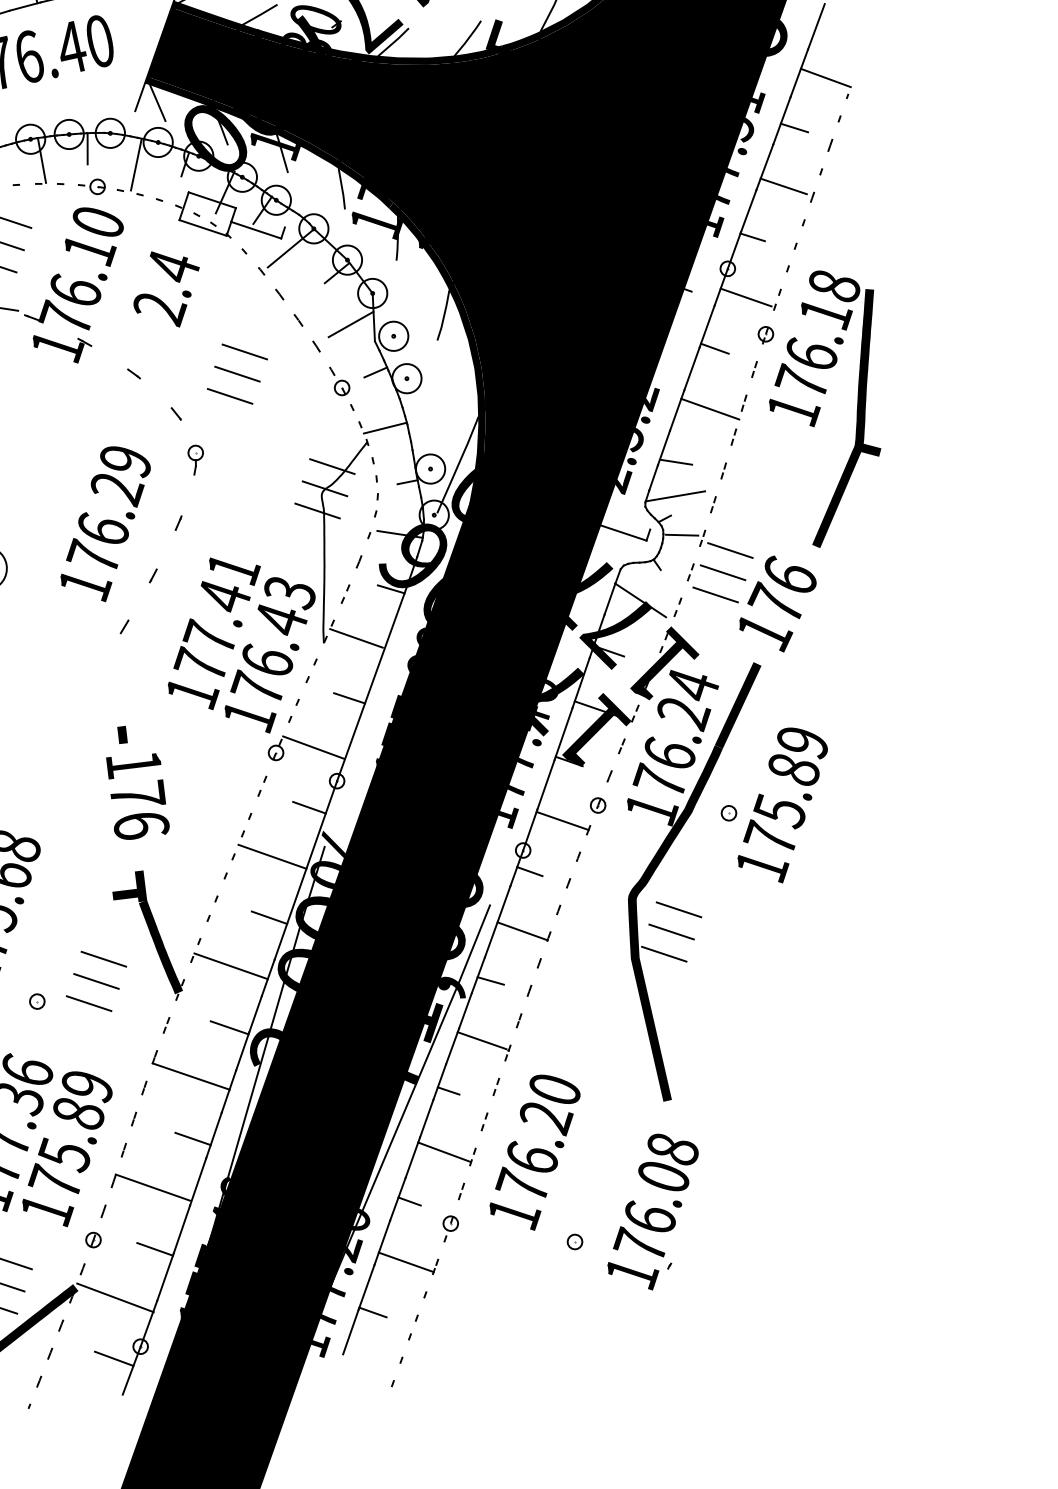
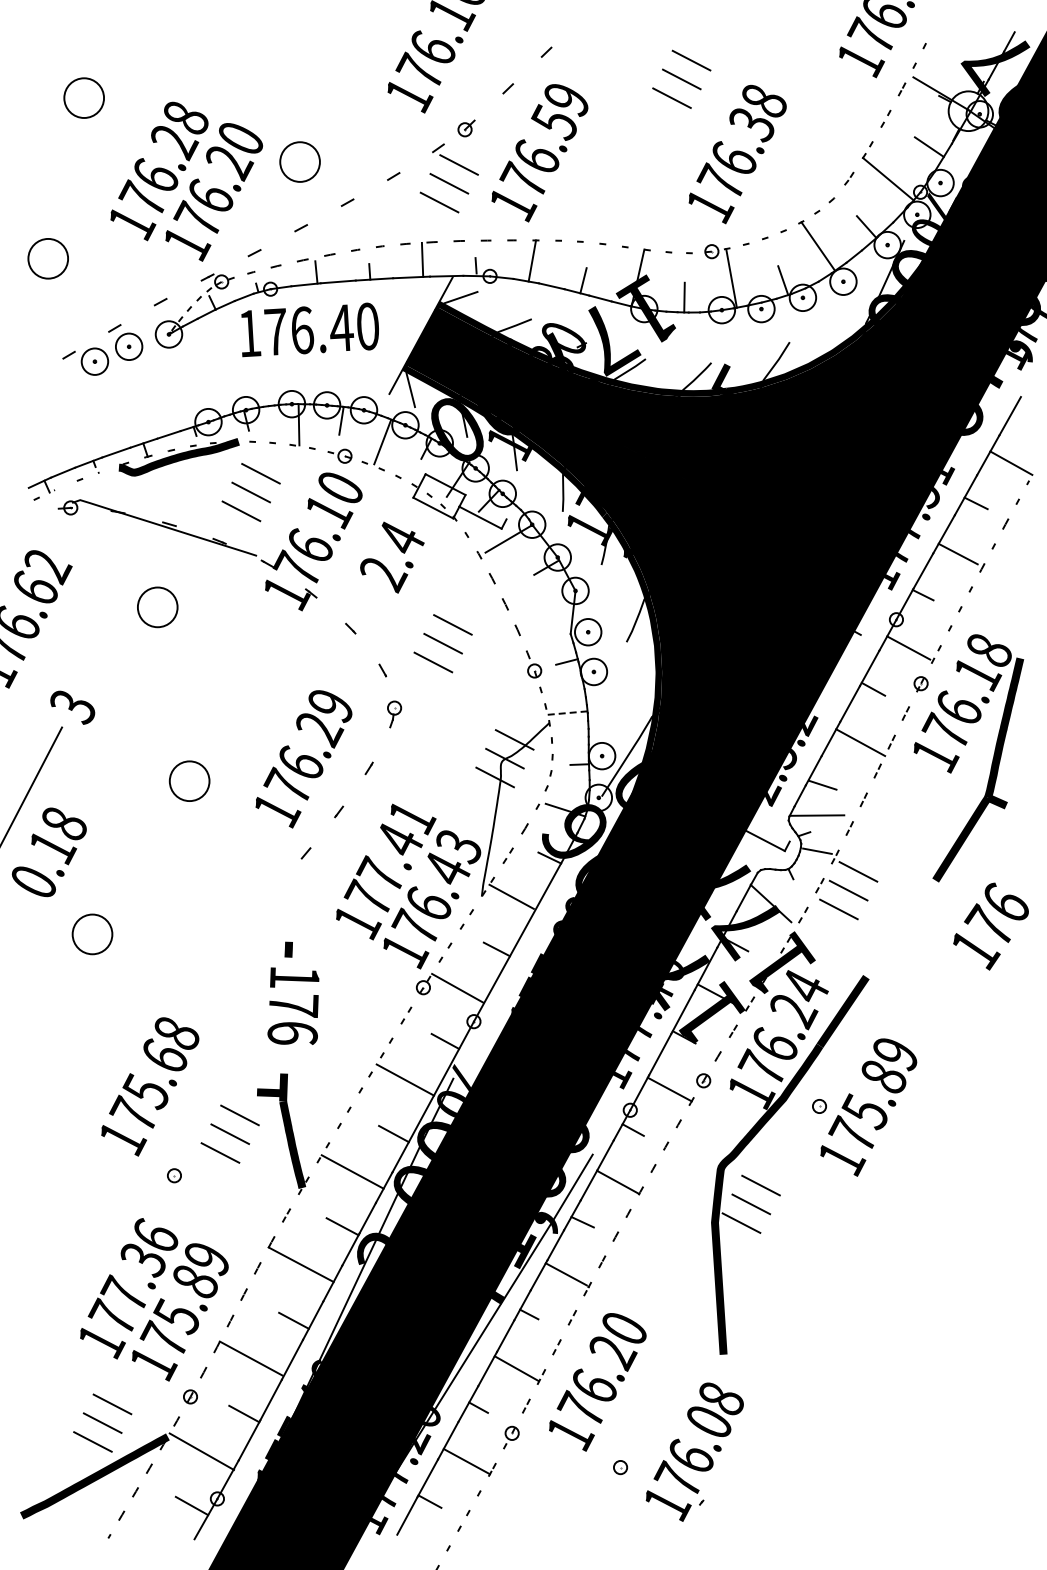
line: (350, 324) -> (551, 615), removed
line: (385, 428) -> (567, 713), solid -> dashed
text: (777, 604) -> (990, 926), moved
part: (95, 980) -> (229, 1133), moved

